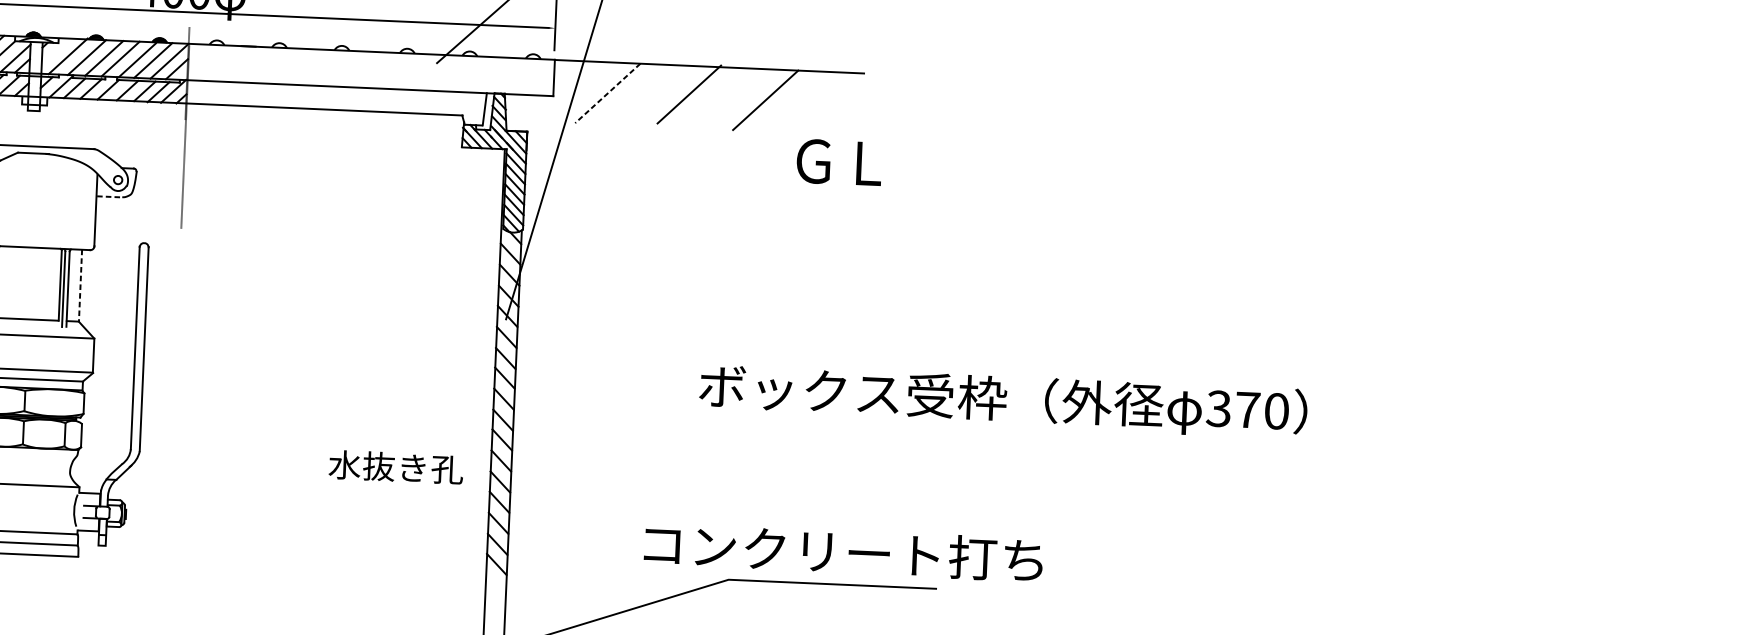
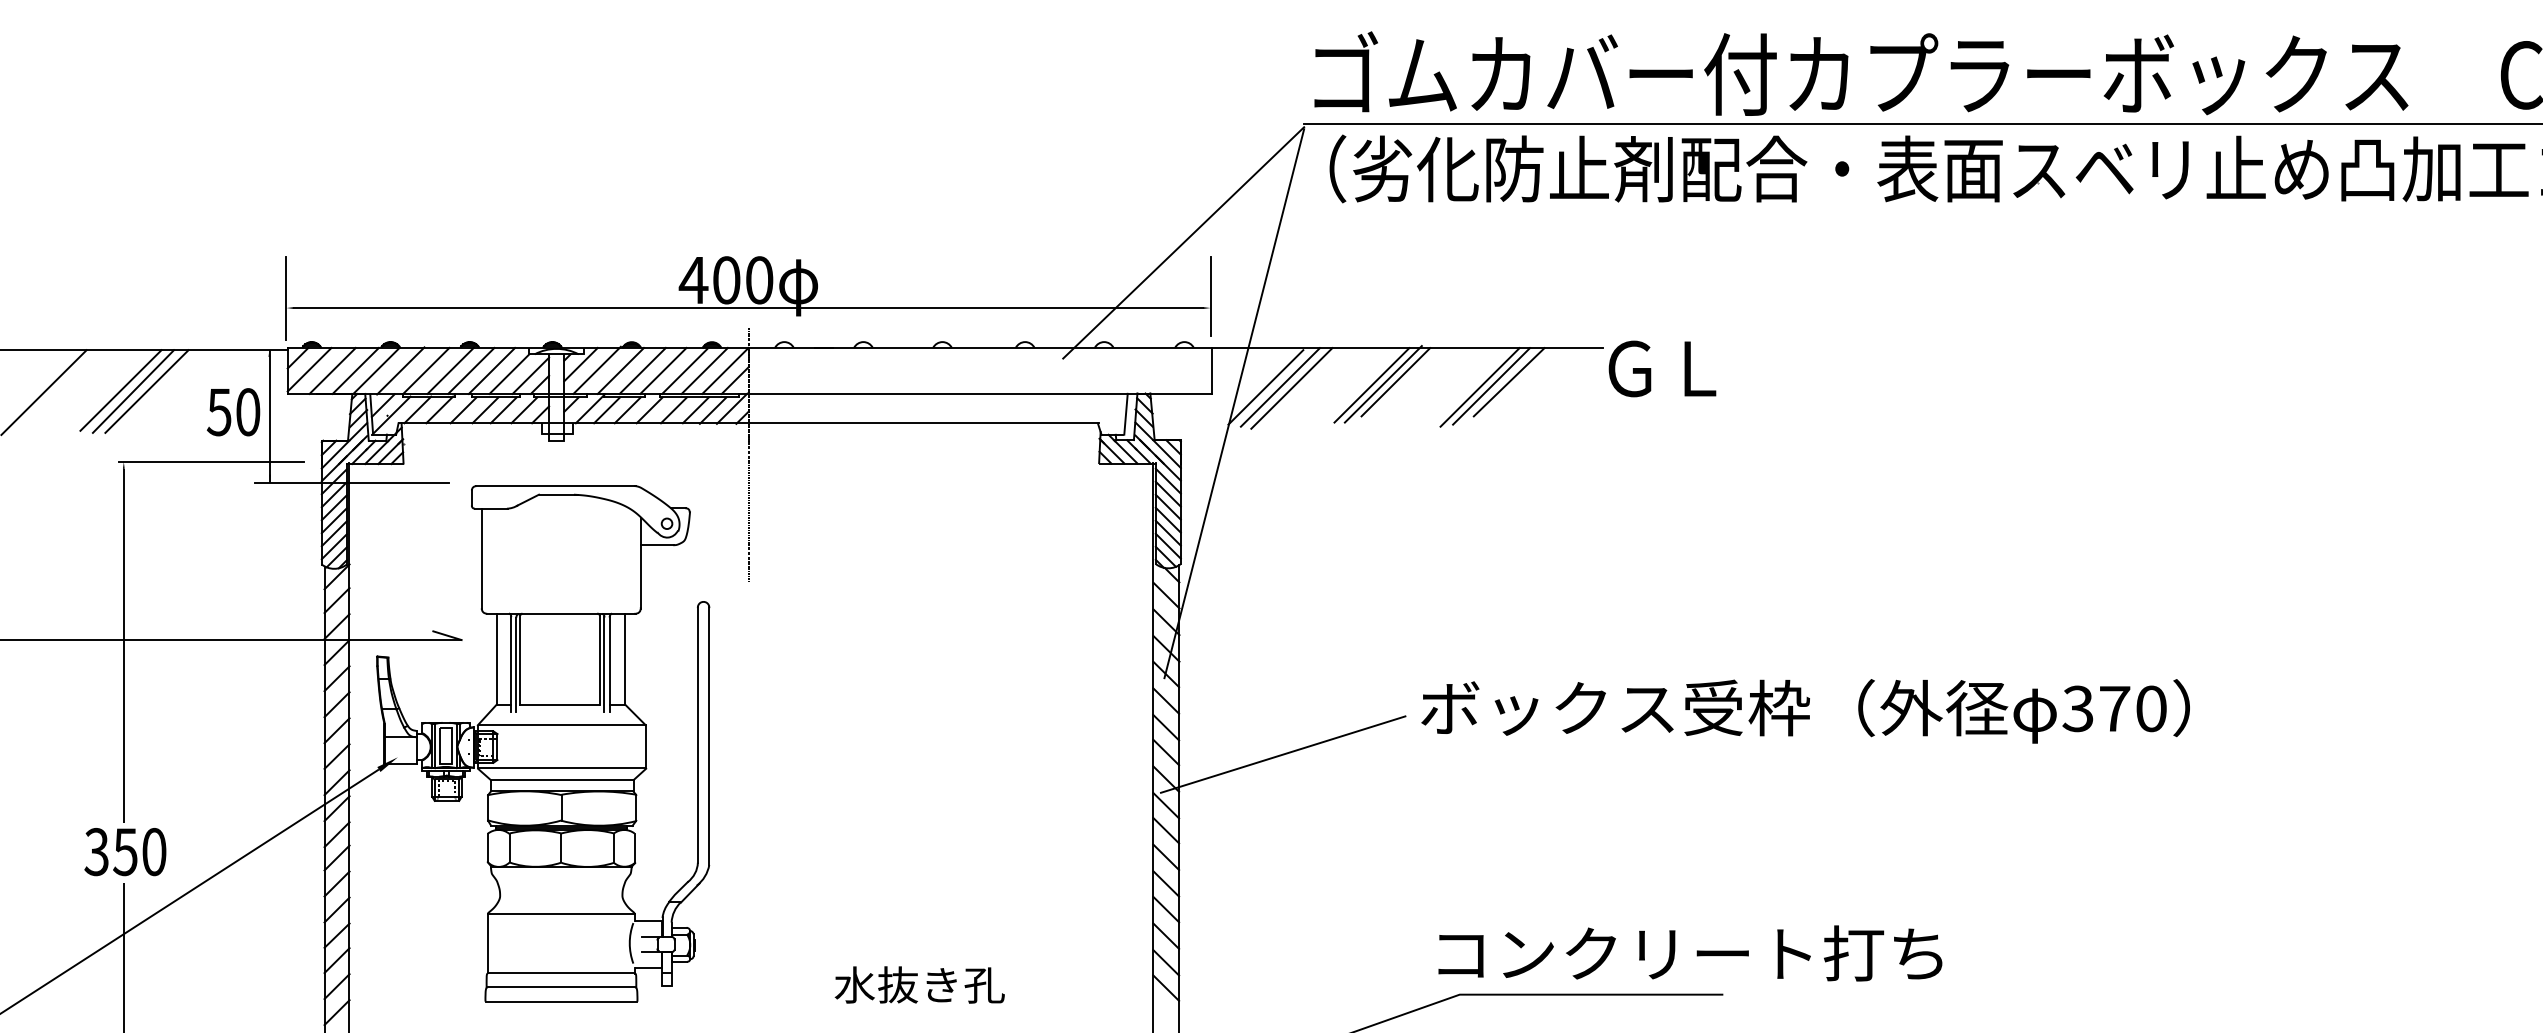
line: (55, 51) -> (580, 364), added
line: (596, 92) -> (1265, 387), added
line: (607, 93) -> (1280, 387), dashed -> solid
line: (698, 93) -> (1395, 382), added
line: (616, 94) -> (1291, 388), added
line: (679, 95) -> (1371, 385), added
line: (788, 97) -> (1508, 382), added
line: (774, 100) -> (1491, 386), added
text: (839, 162) -> (1662, 368), moved
line: (110, 196) -> (658, 545), dashed -> solid
line: (80, 285) -> (625, 659), dashed -> solid
line: (596, 383) -> (1282, 754), added
text: (1003, 401) -> (1805, 711), moved
text: (395, 466) -> (919, 984), moved
text: (843, 552) -> (1690, 953), moved

